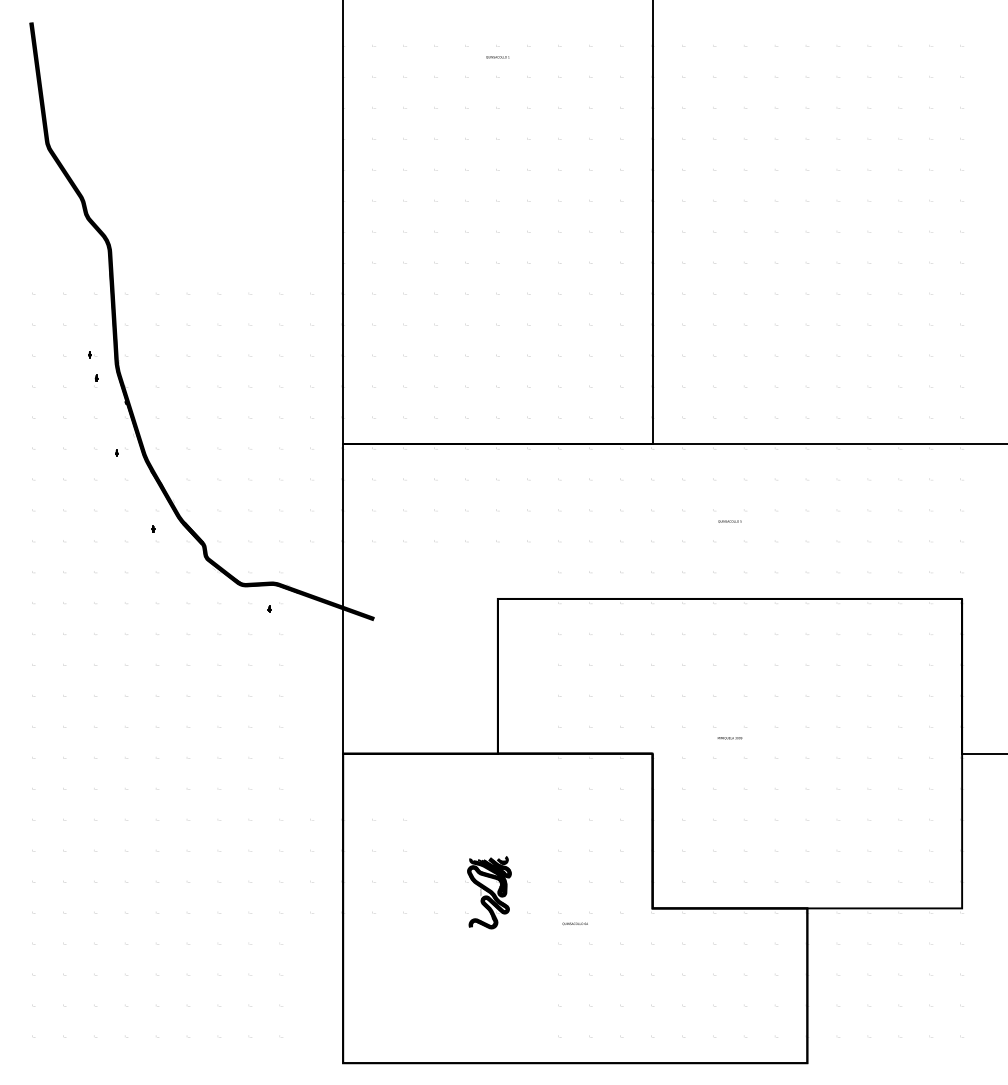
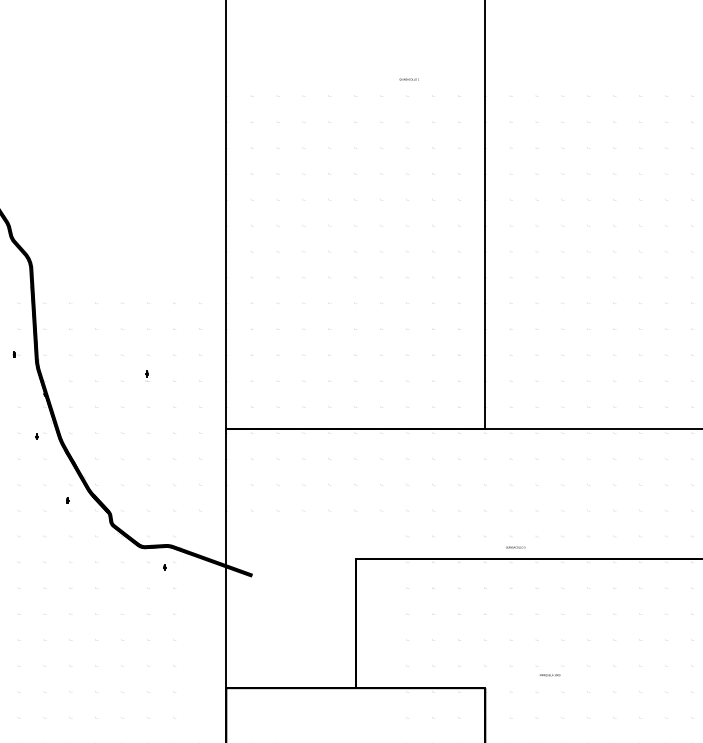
text: (497, 57) -> (409, 79), moved
part: (96, 380) -> (147, 375), moved
text: (729, 521) -> (515, 547), moved

